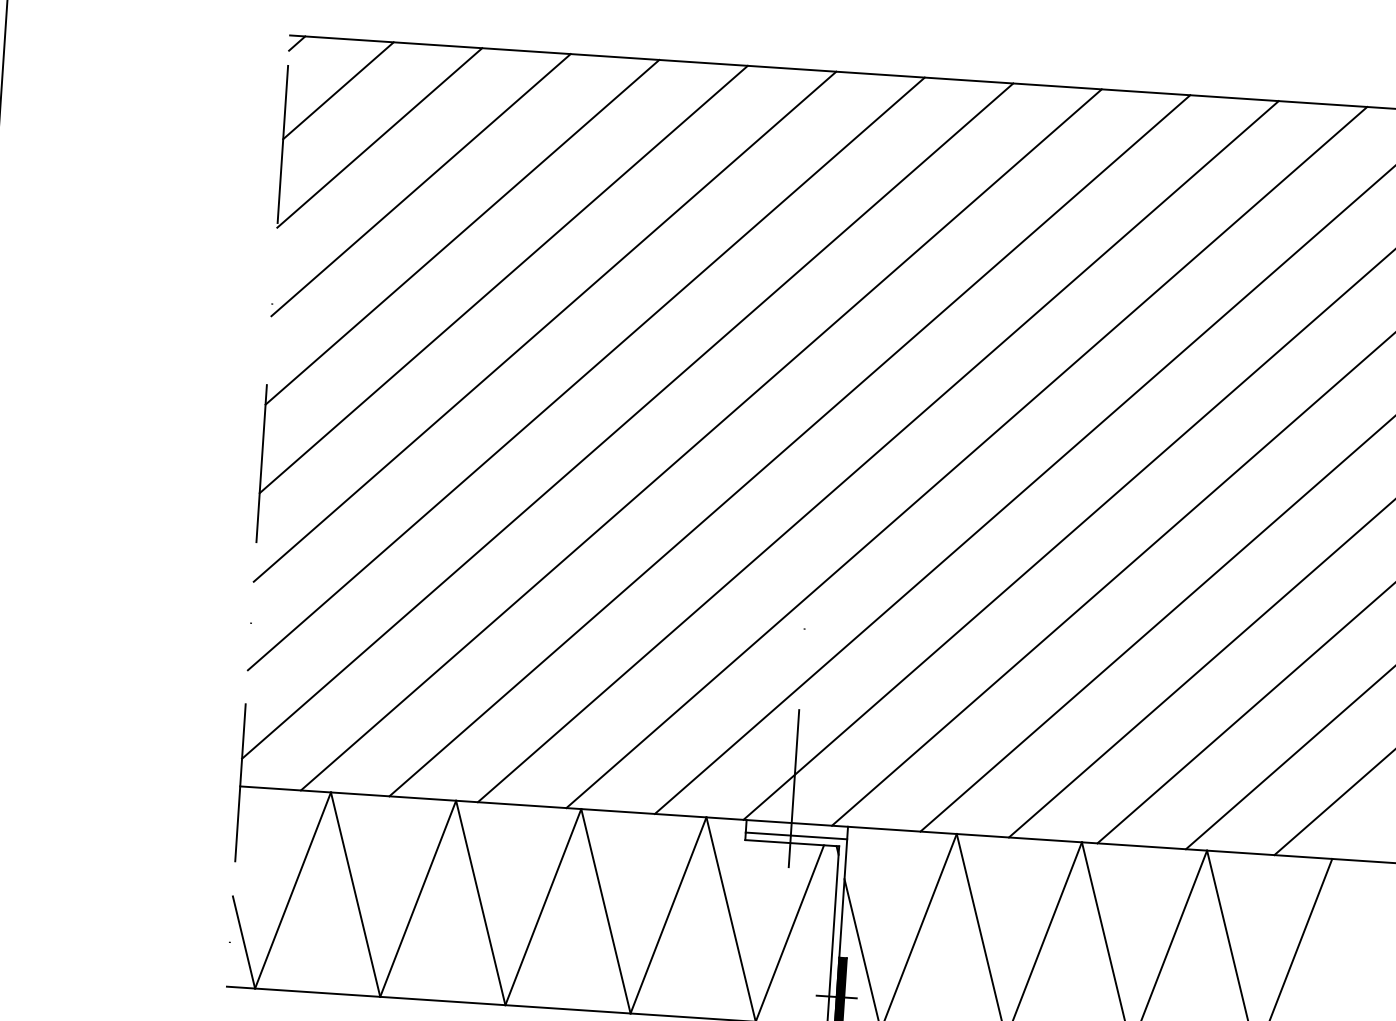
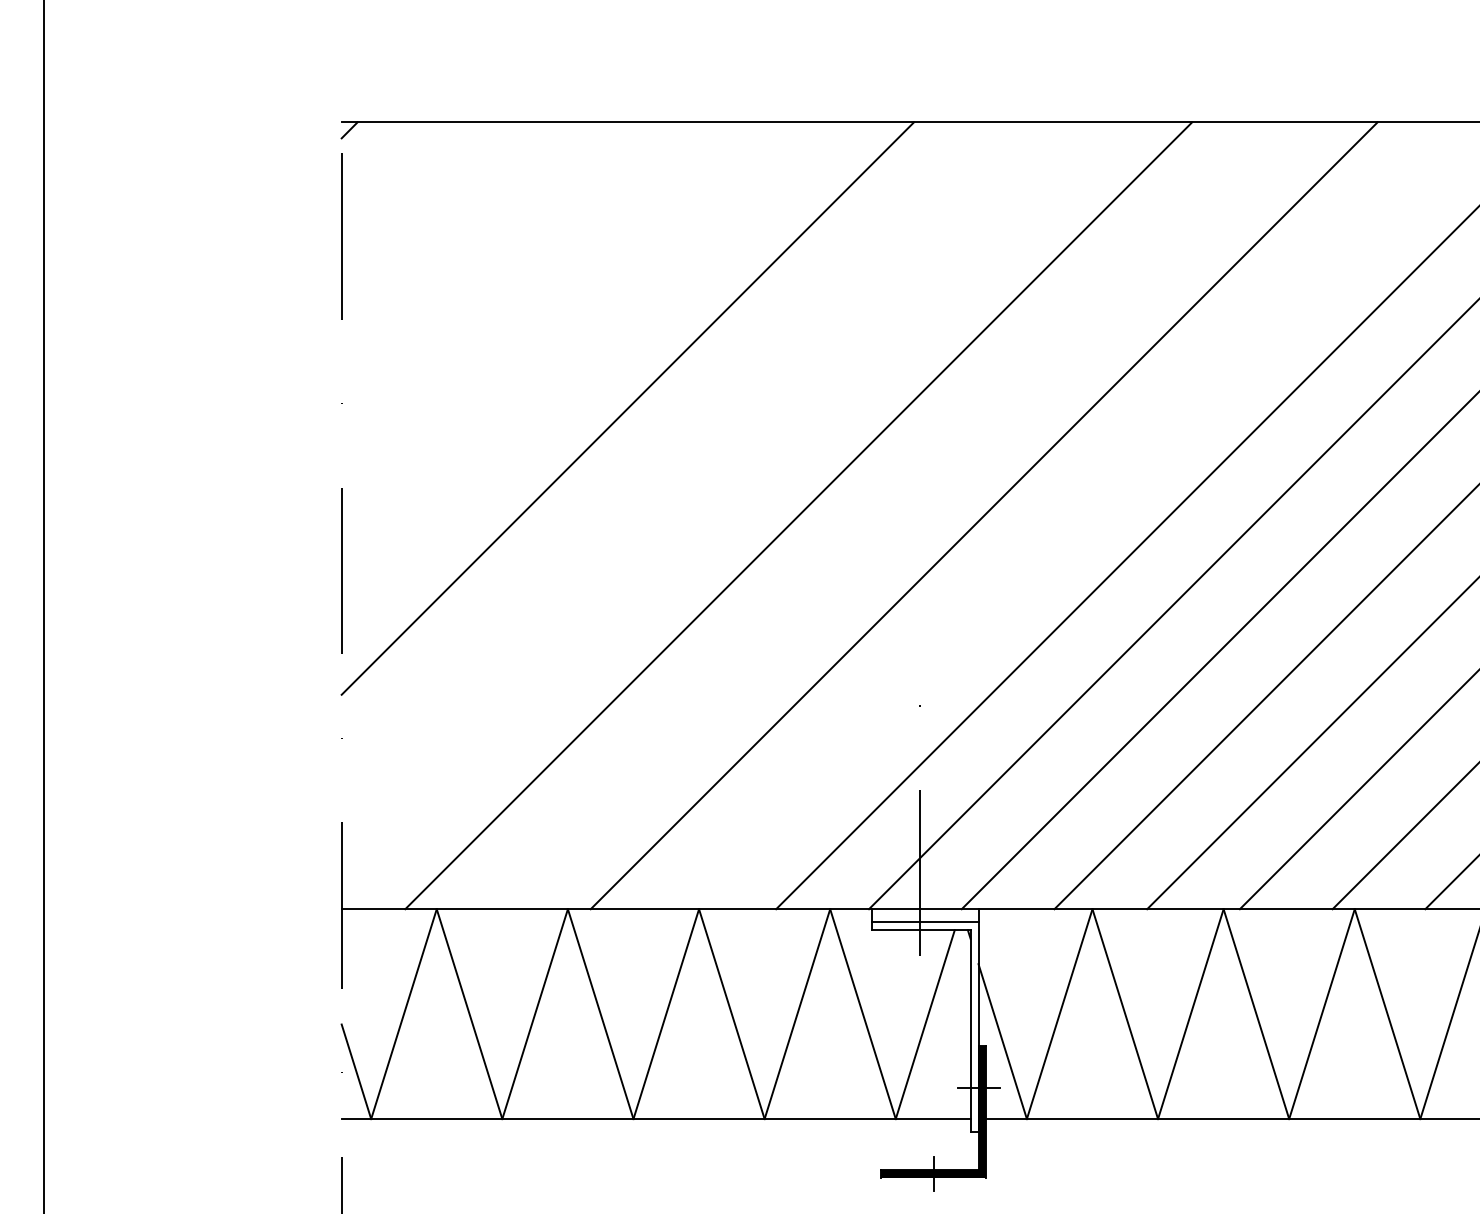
line: (338, 90) -> (395, 176), removed
line: (379, 137) -> (442, 222), removed
line: (420, 185) -> (488, 269), removed
line: (461, 231) -> (534, 315), removed
line: (503, 278) -> (581, 361), removed
line: (585, 373) -> (673, 454), removed
line: (627, 421) -> (720, 501), removed
line: (789, 445) -> (891, 515), removed
line: (966, 457) -> (1076, 515), removed

